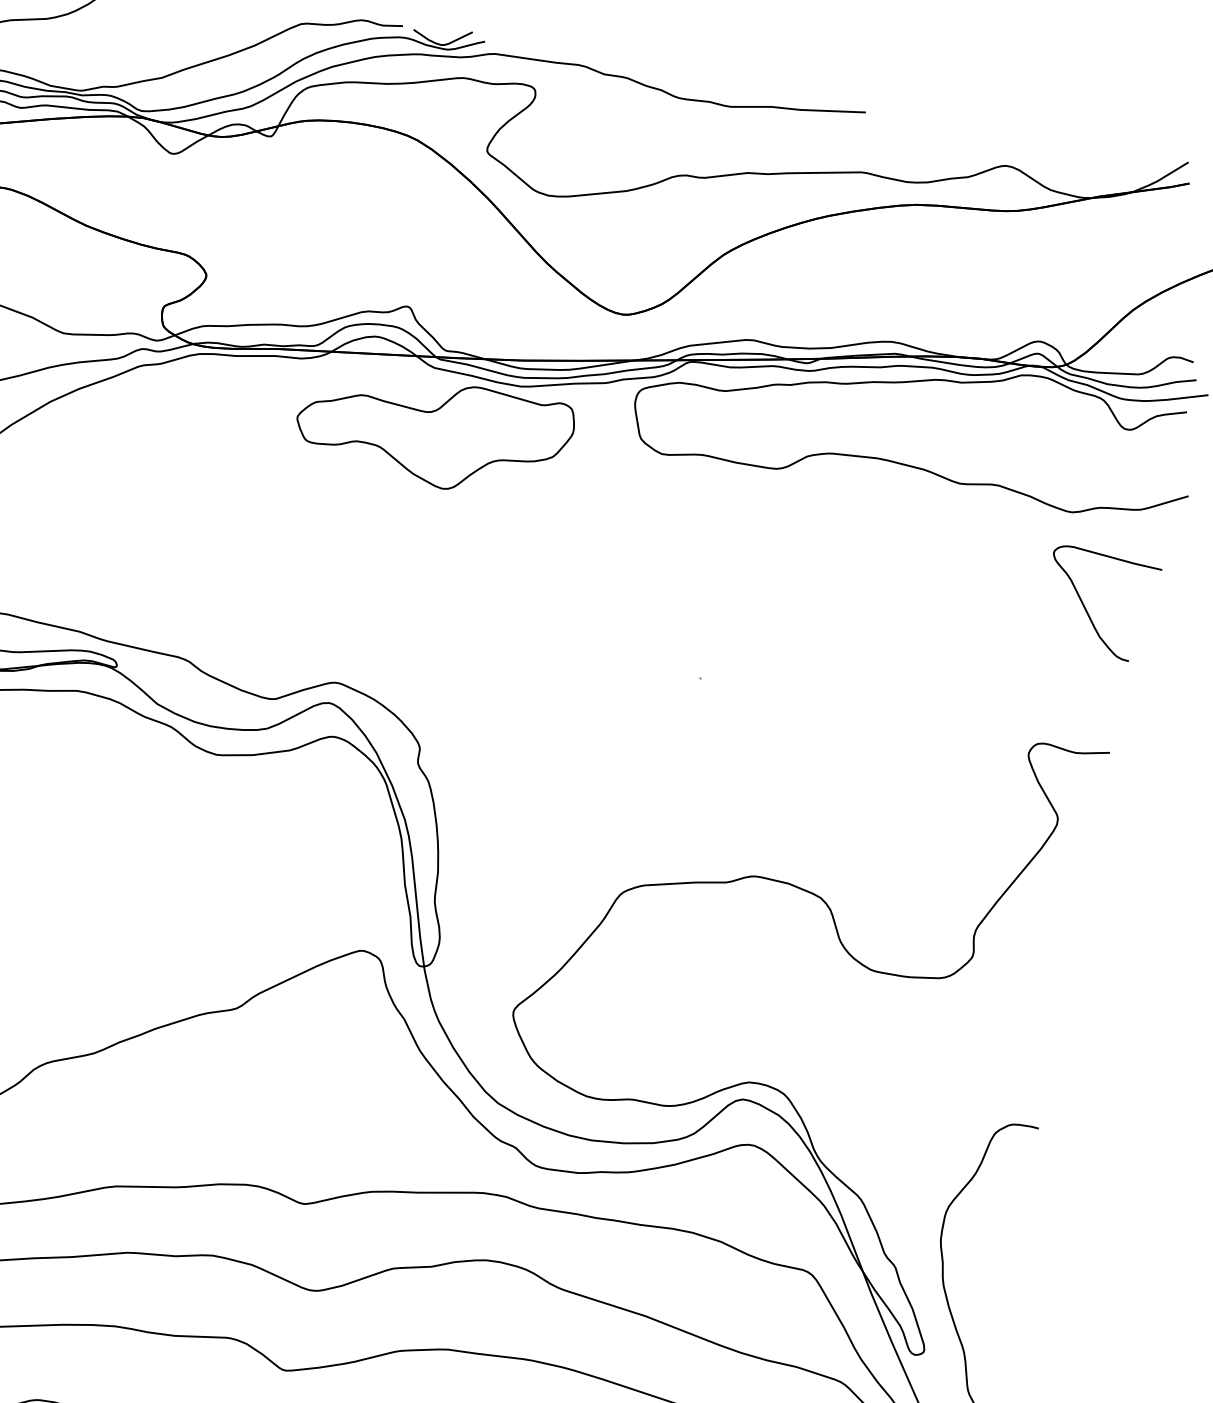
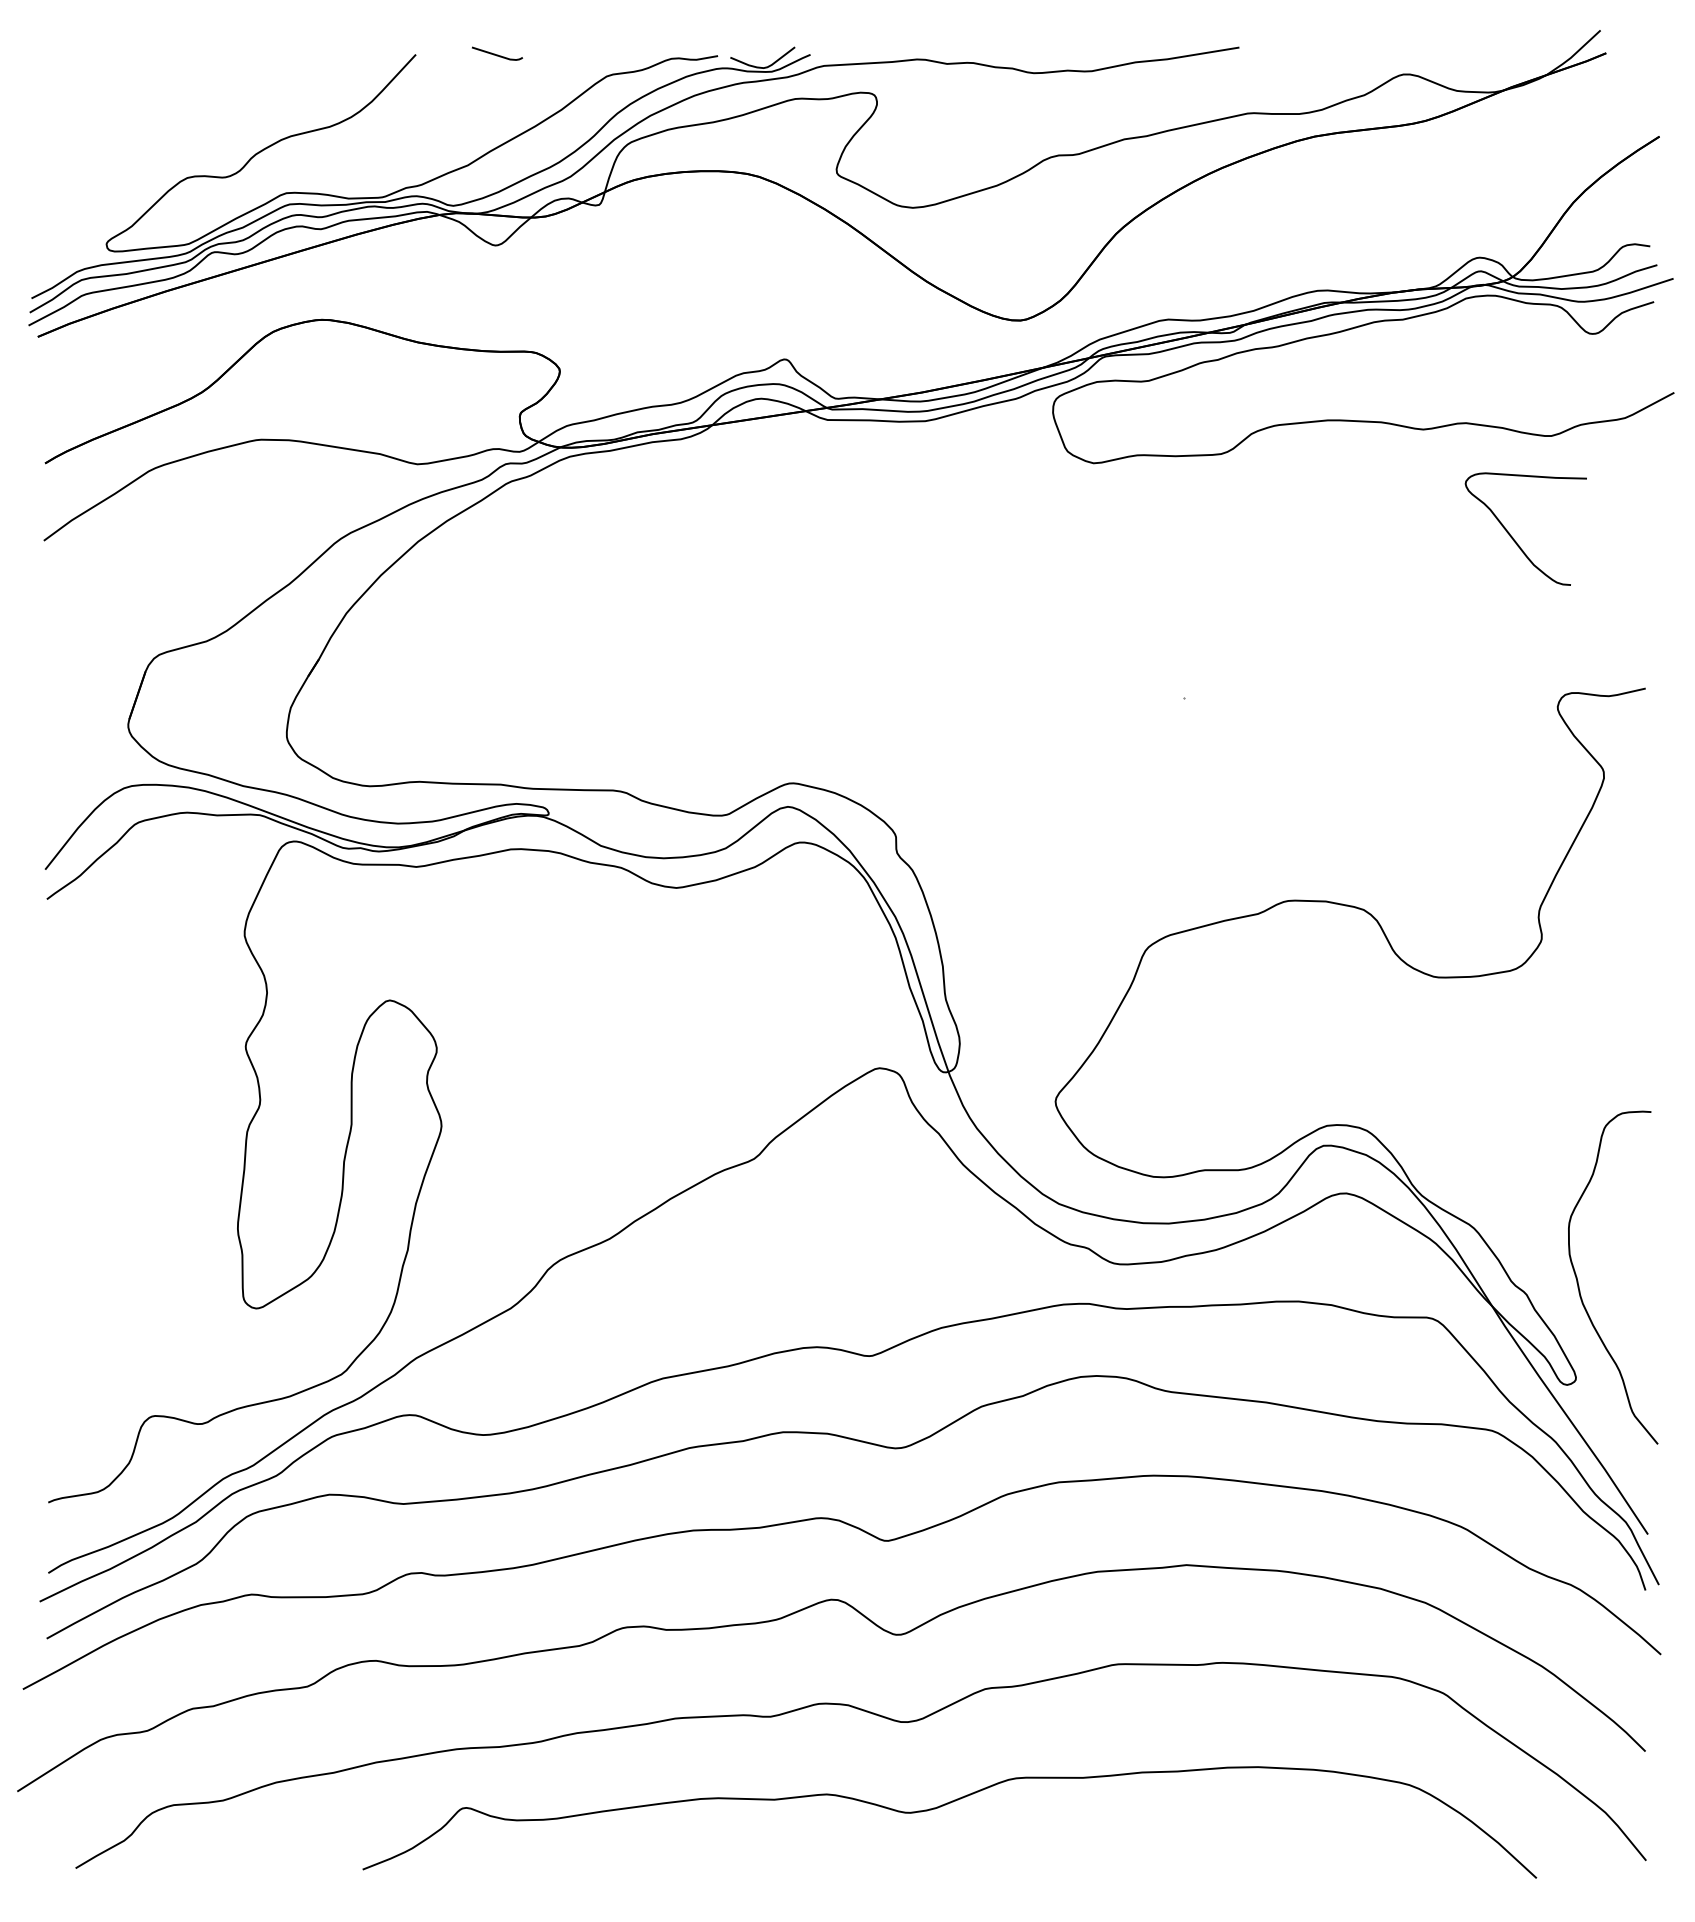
part: (434, 431) -> (841, 489), removed
curve: (1086, 608) -> (1513, 537), moved

